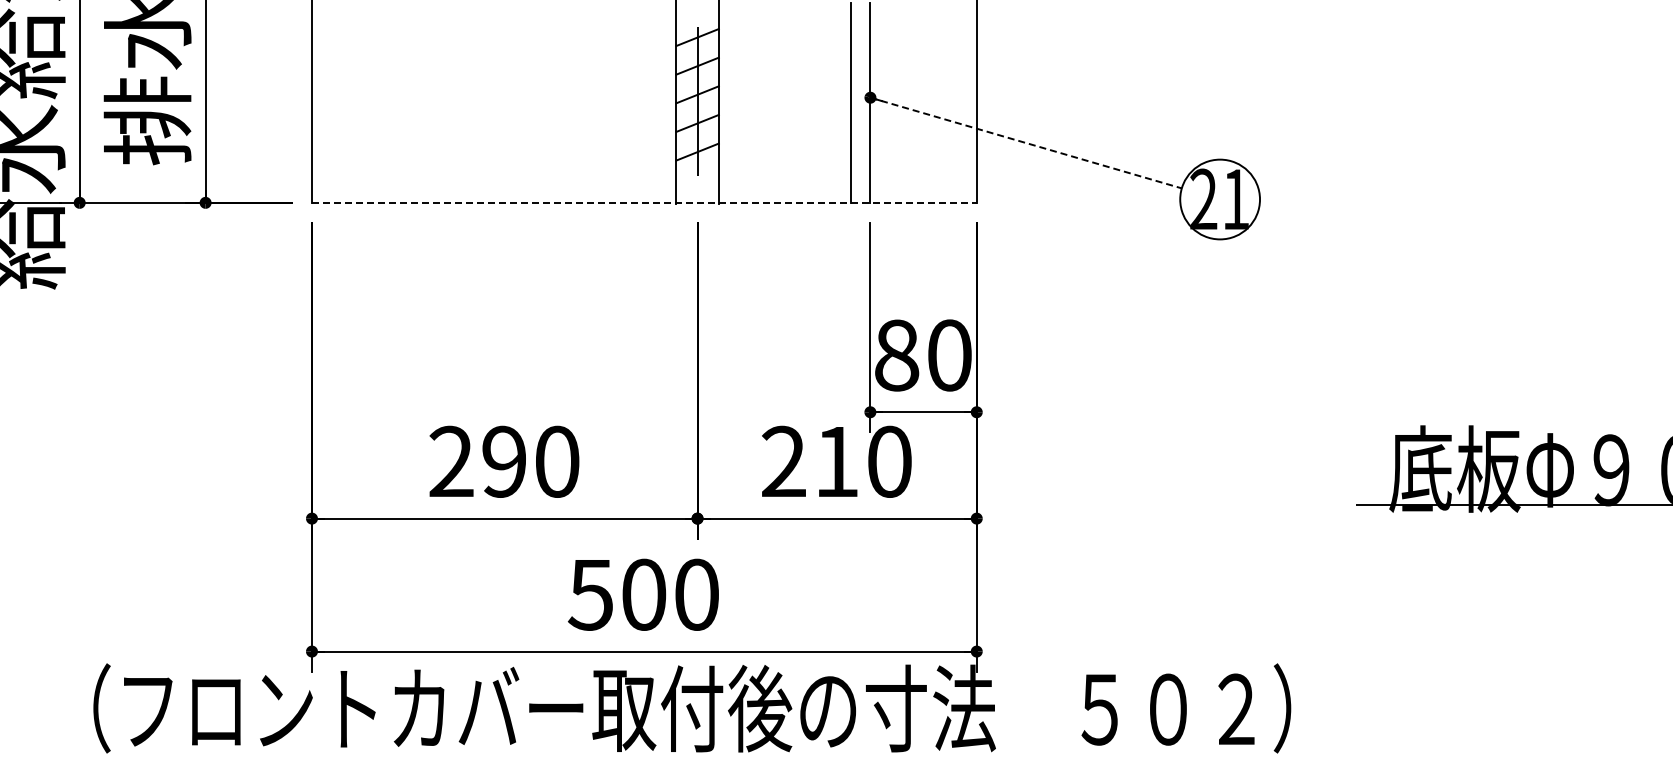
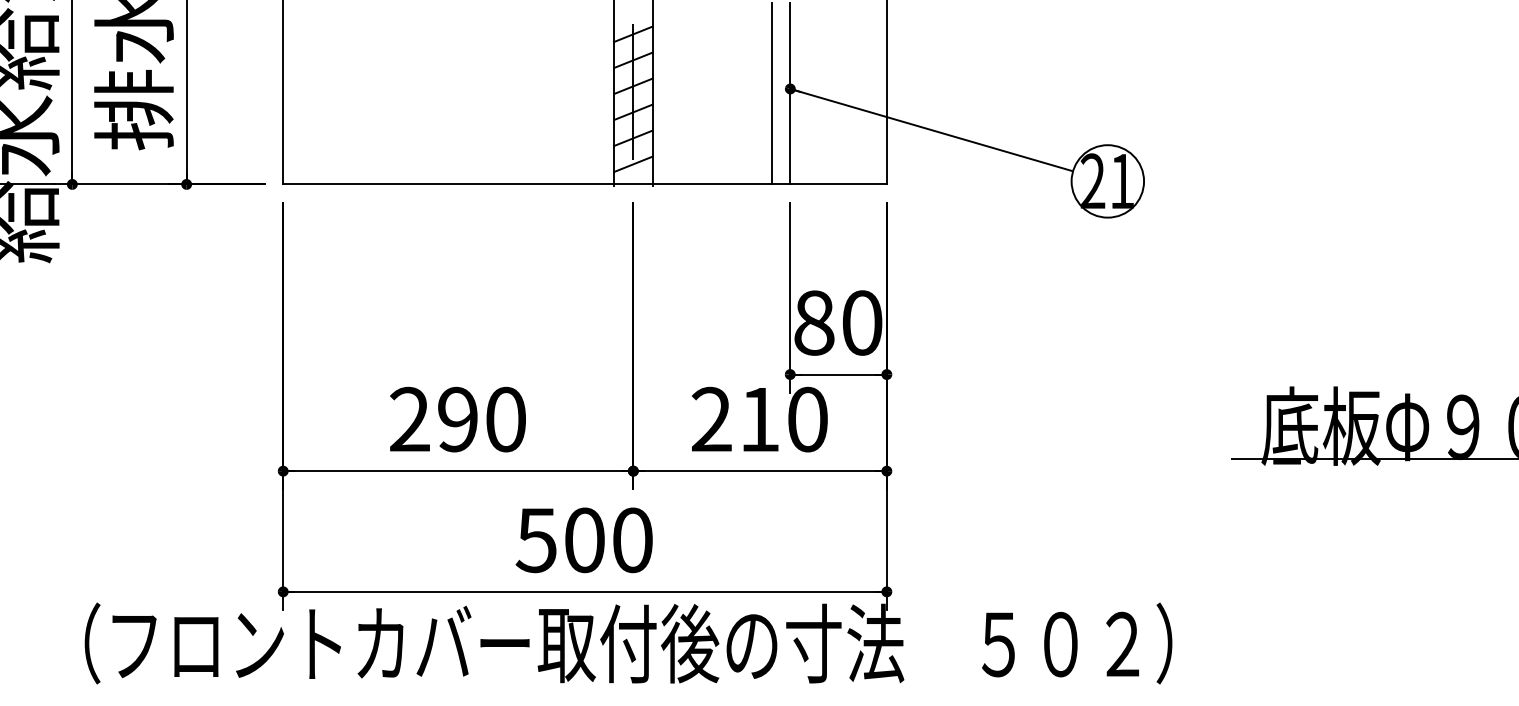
line: (1026, 143) -> (932, 130), dashed -> solid
line: (697, 180) -> (633, 164), added
line: (644, 202) -> (585, 184), dashed -> solid

